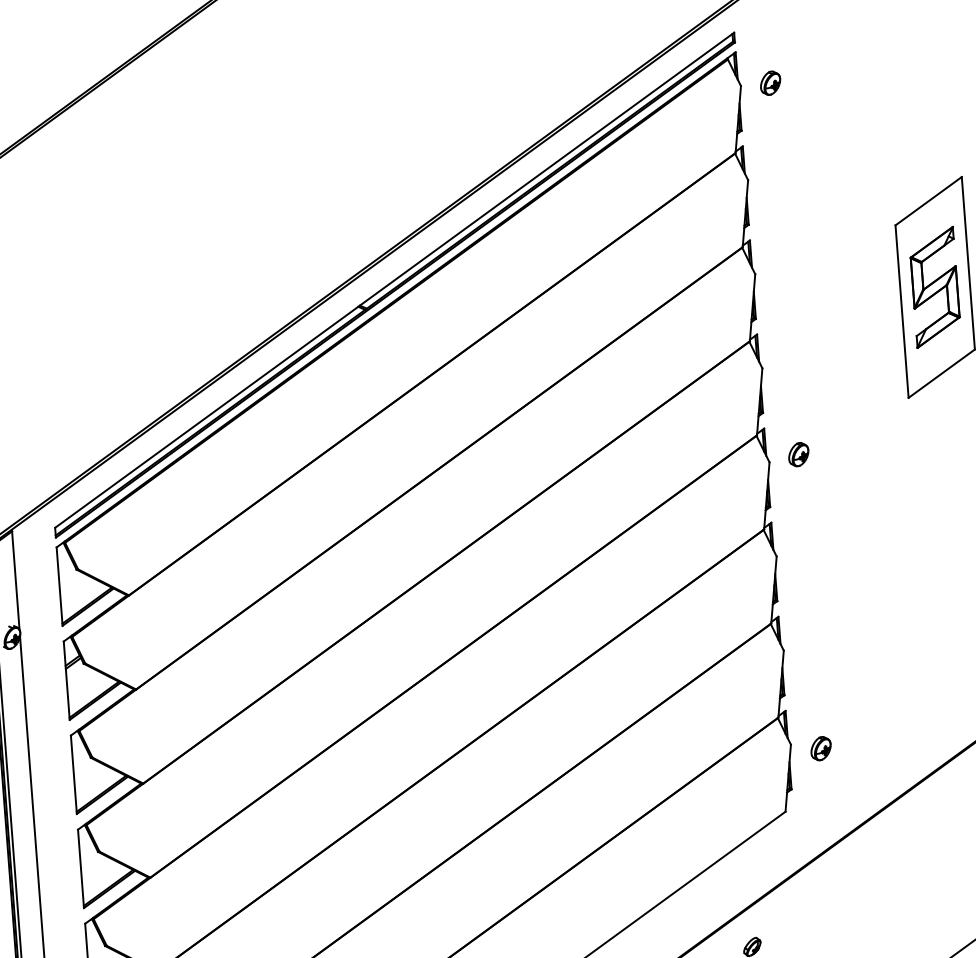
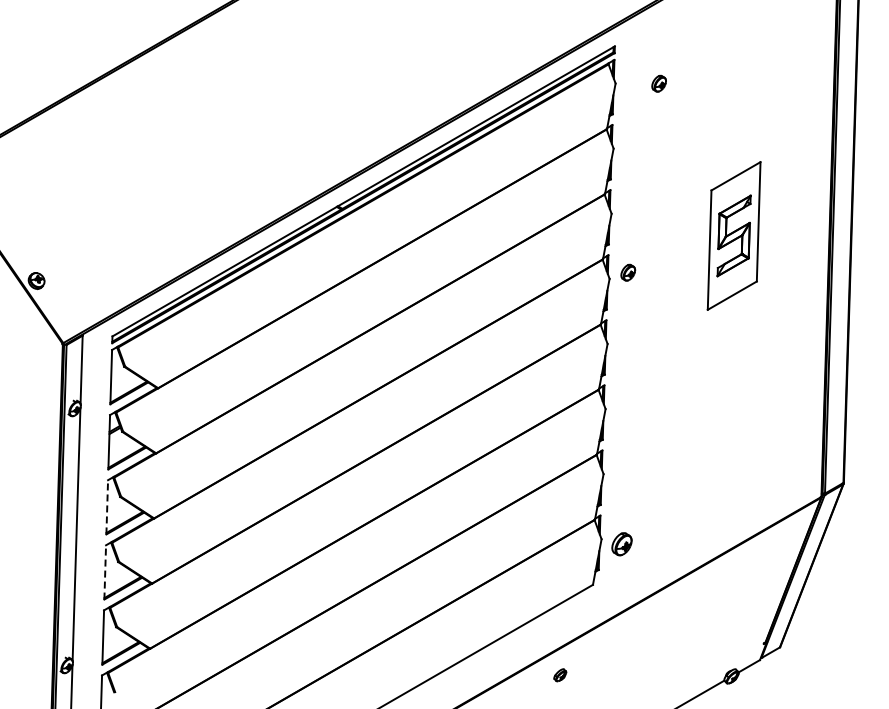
part: (769, 82) -> (658, 83), moved
part: (799, 454) -> (628, 272), moved
part: (820, 747) -> (621, 543), size x1.4
line: (74, 773) -> (107, 506), solid -> dashed
line: (81, 867) -> (105, 571), solid -> dashed

